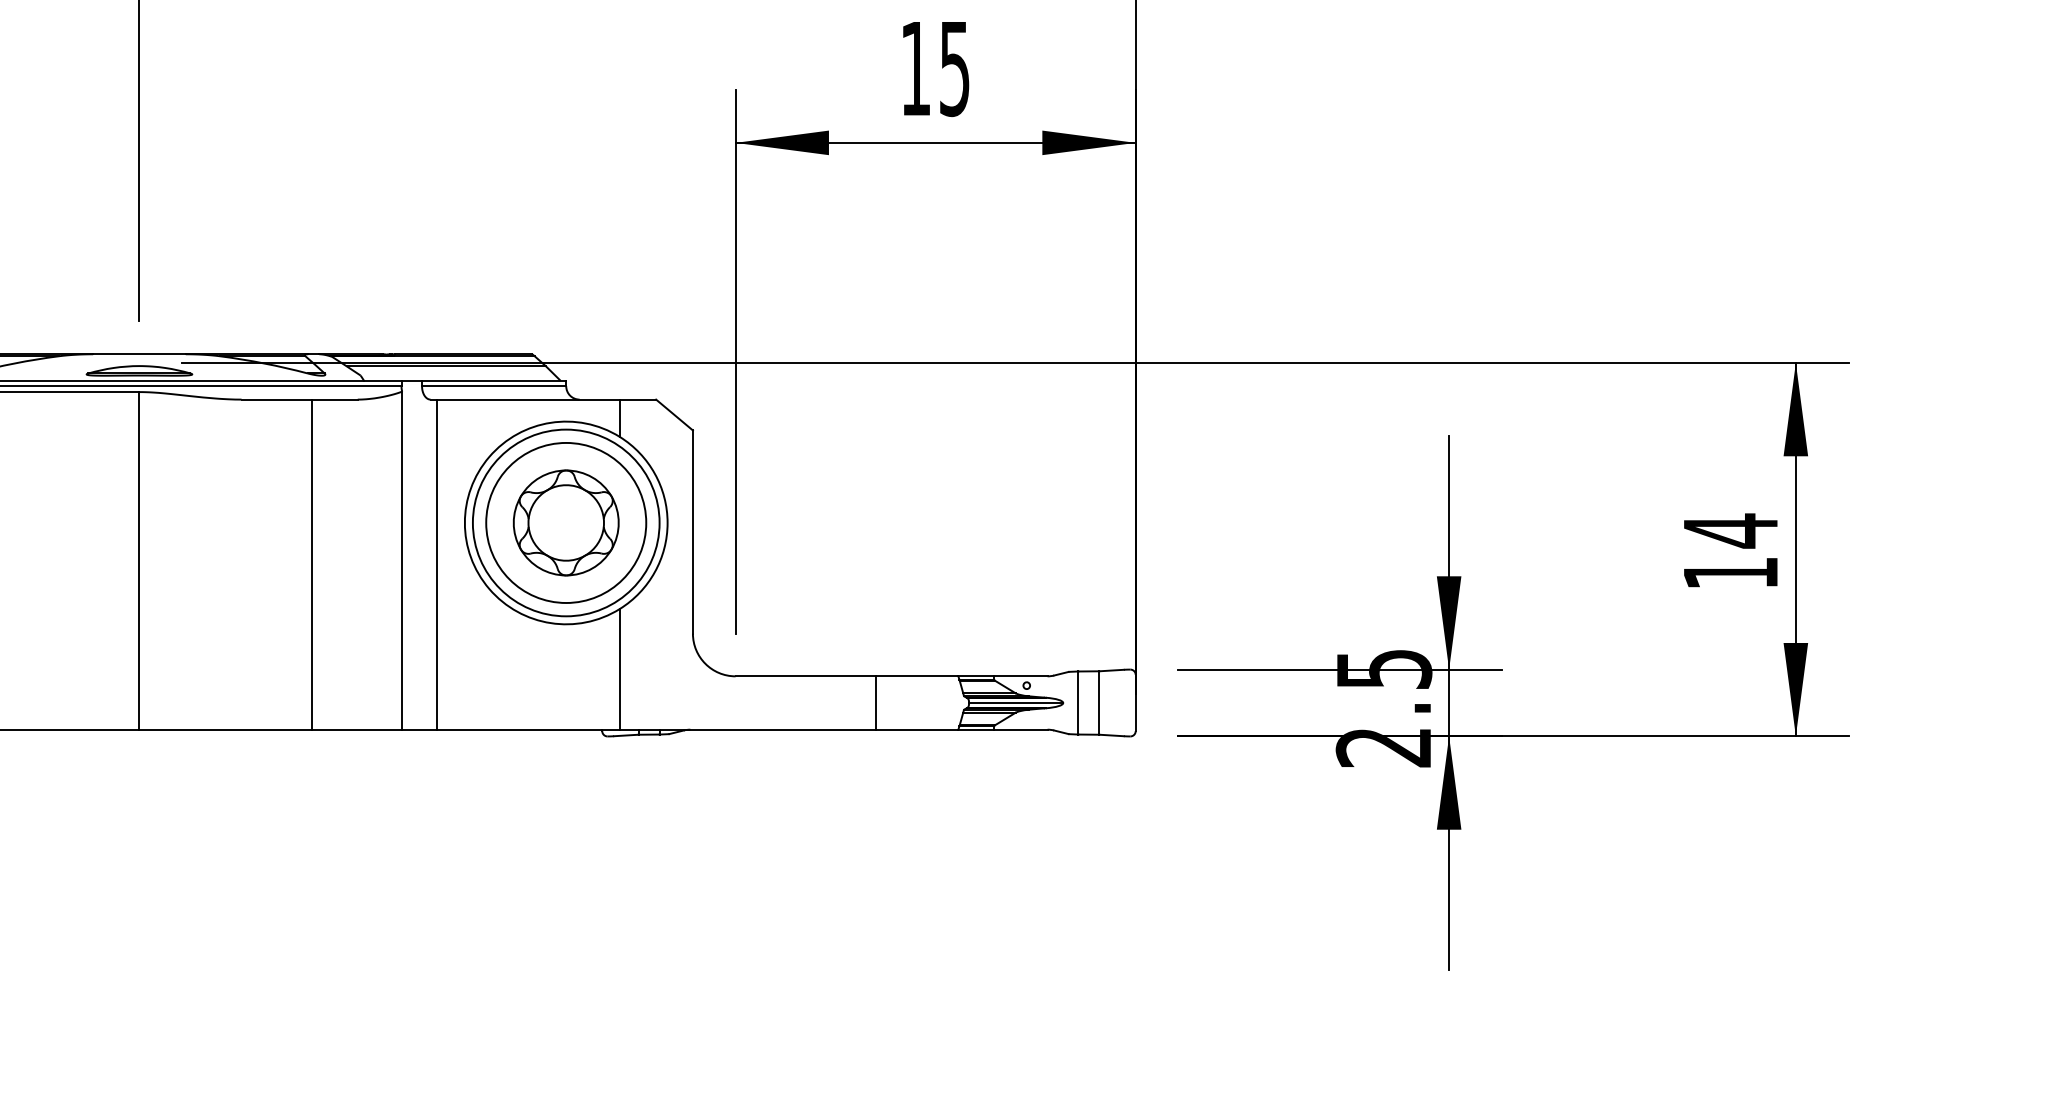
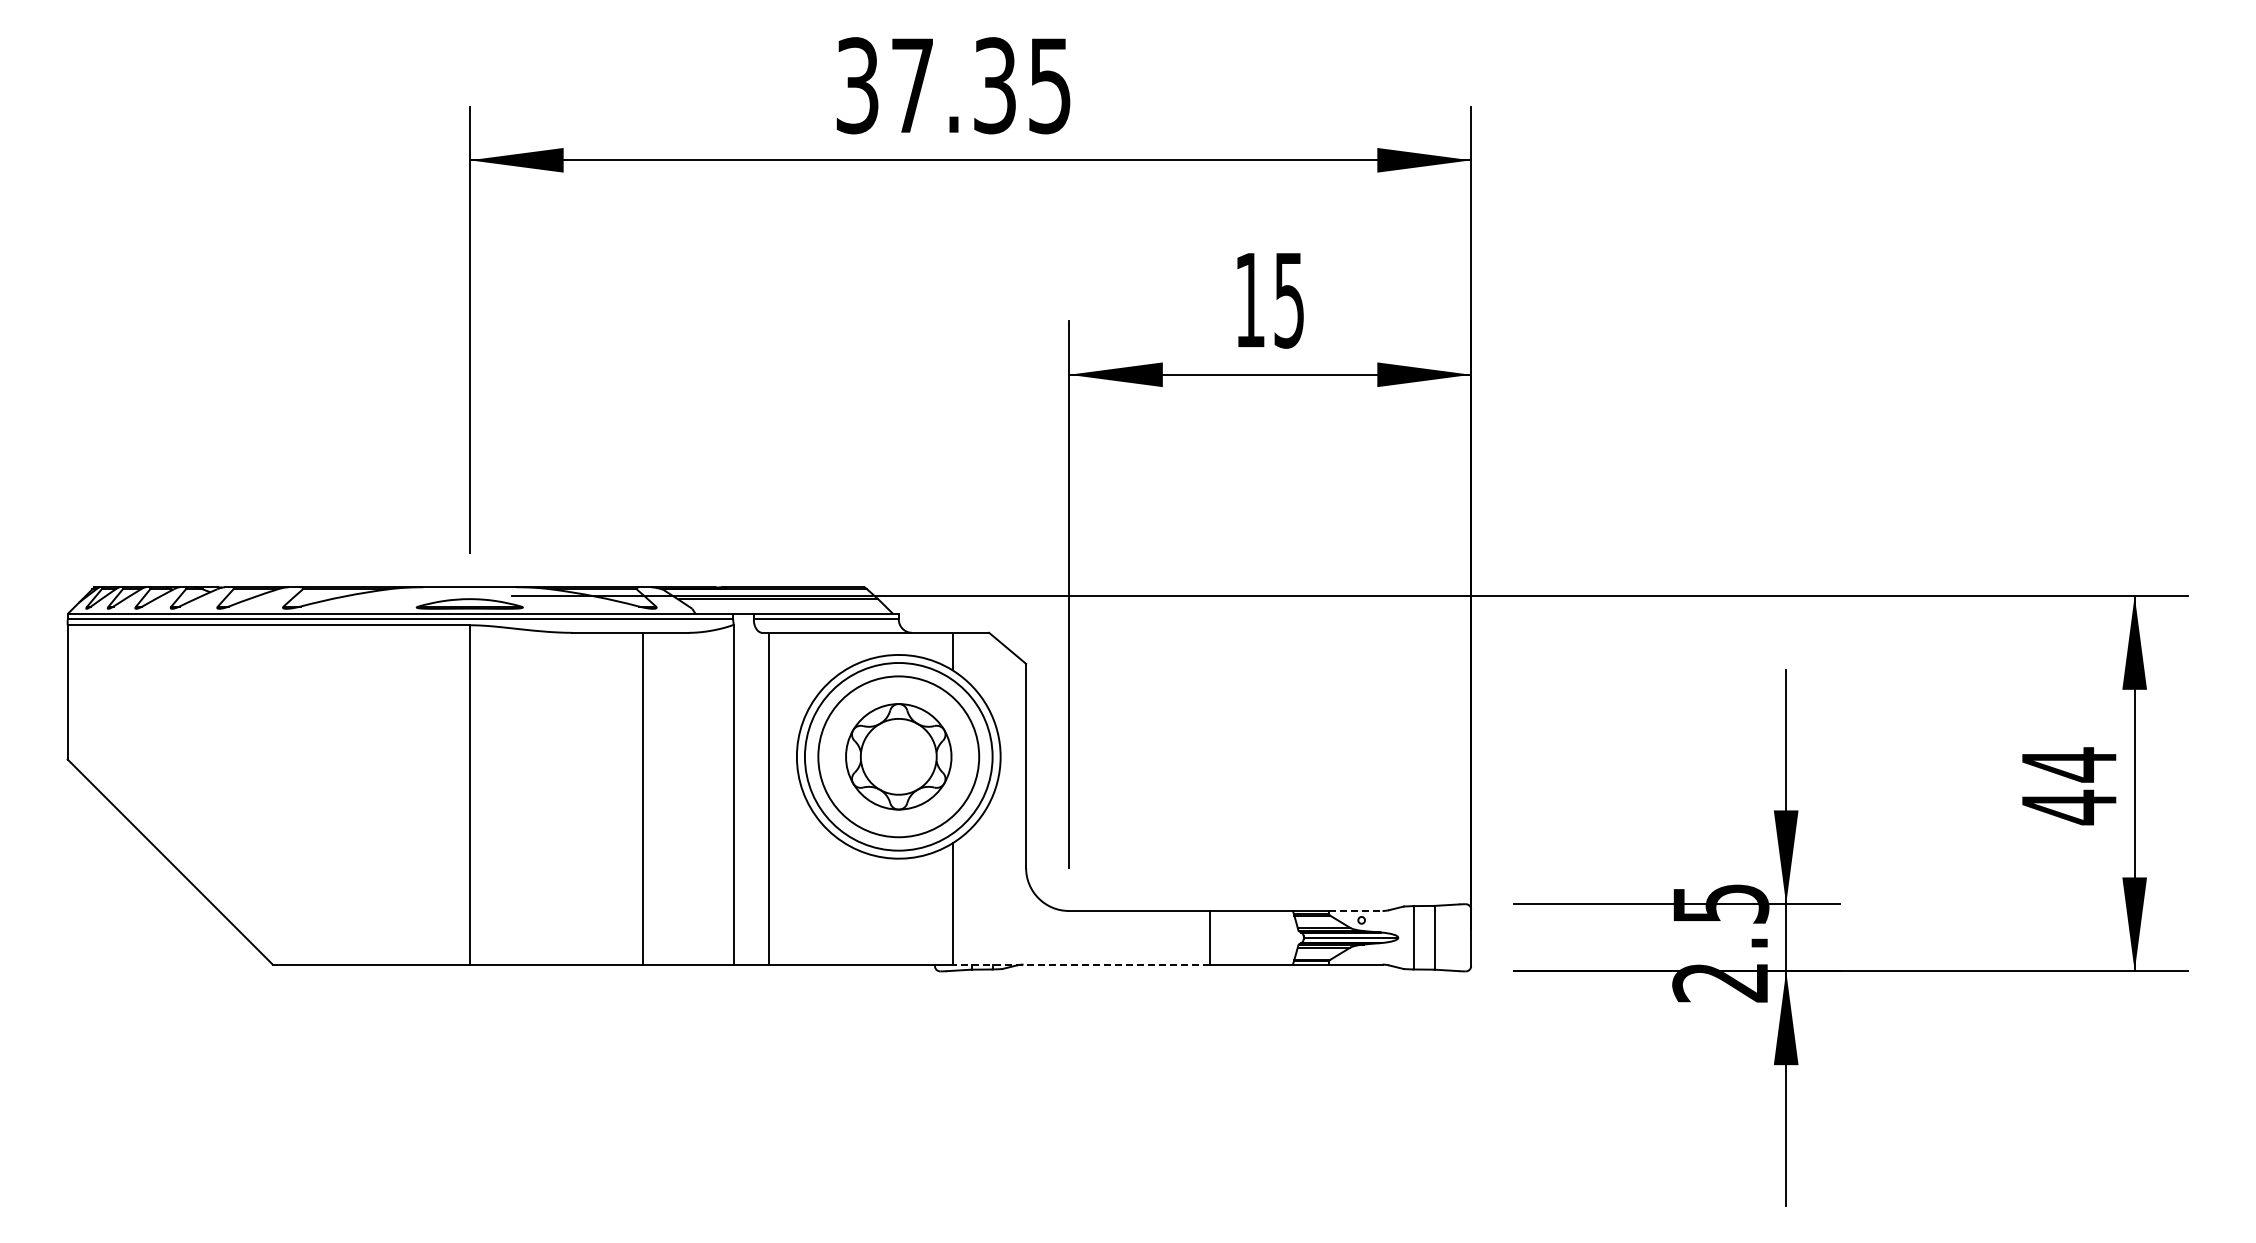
text: (1731, 573) -> (2069, 807), 14 -> 44
line: (1020, 675) -> (1355, 910), solid -> dashed
line: (748, 729) -> (1081, 964), solid -> dashed

